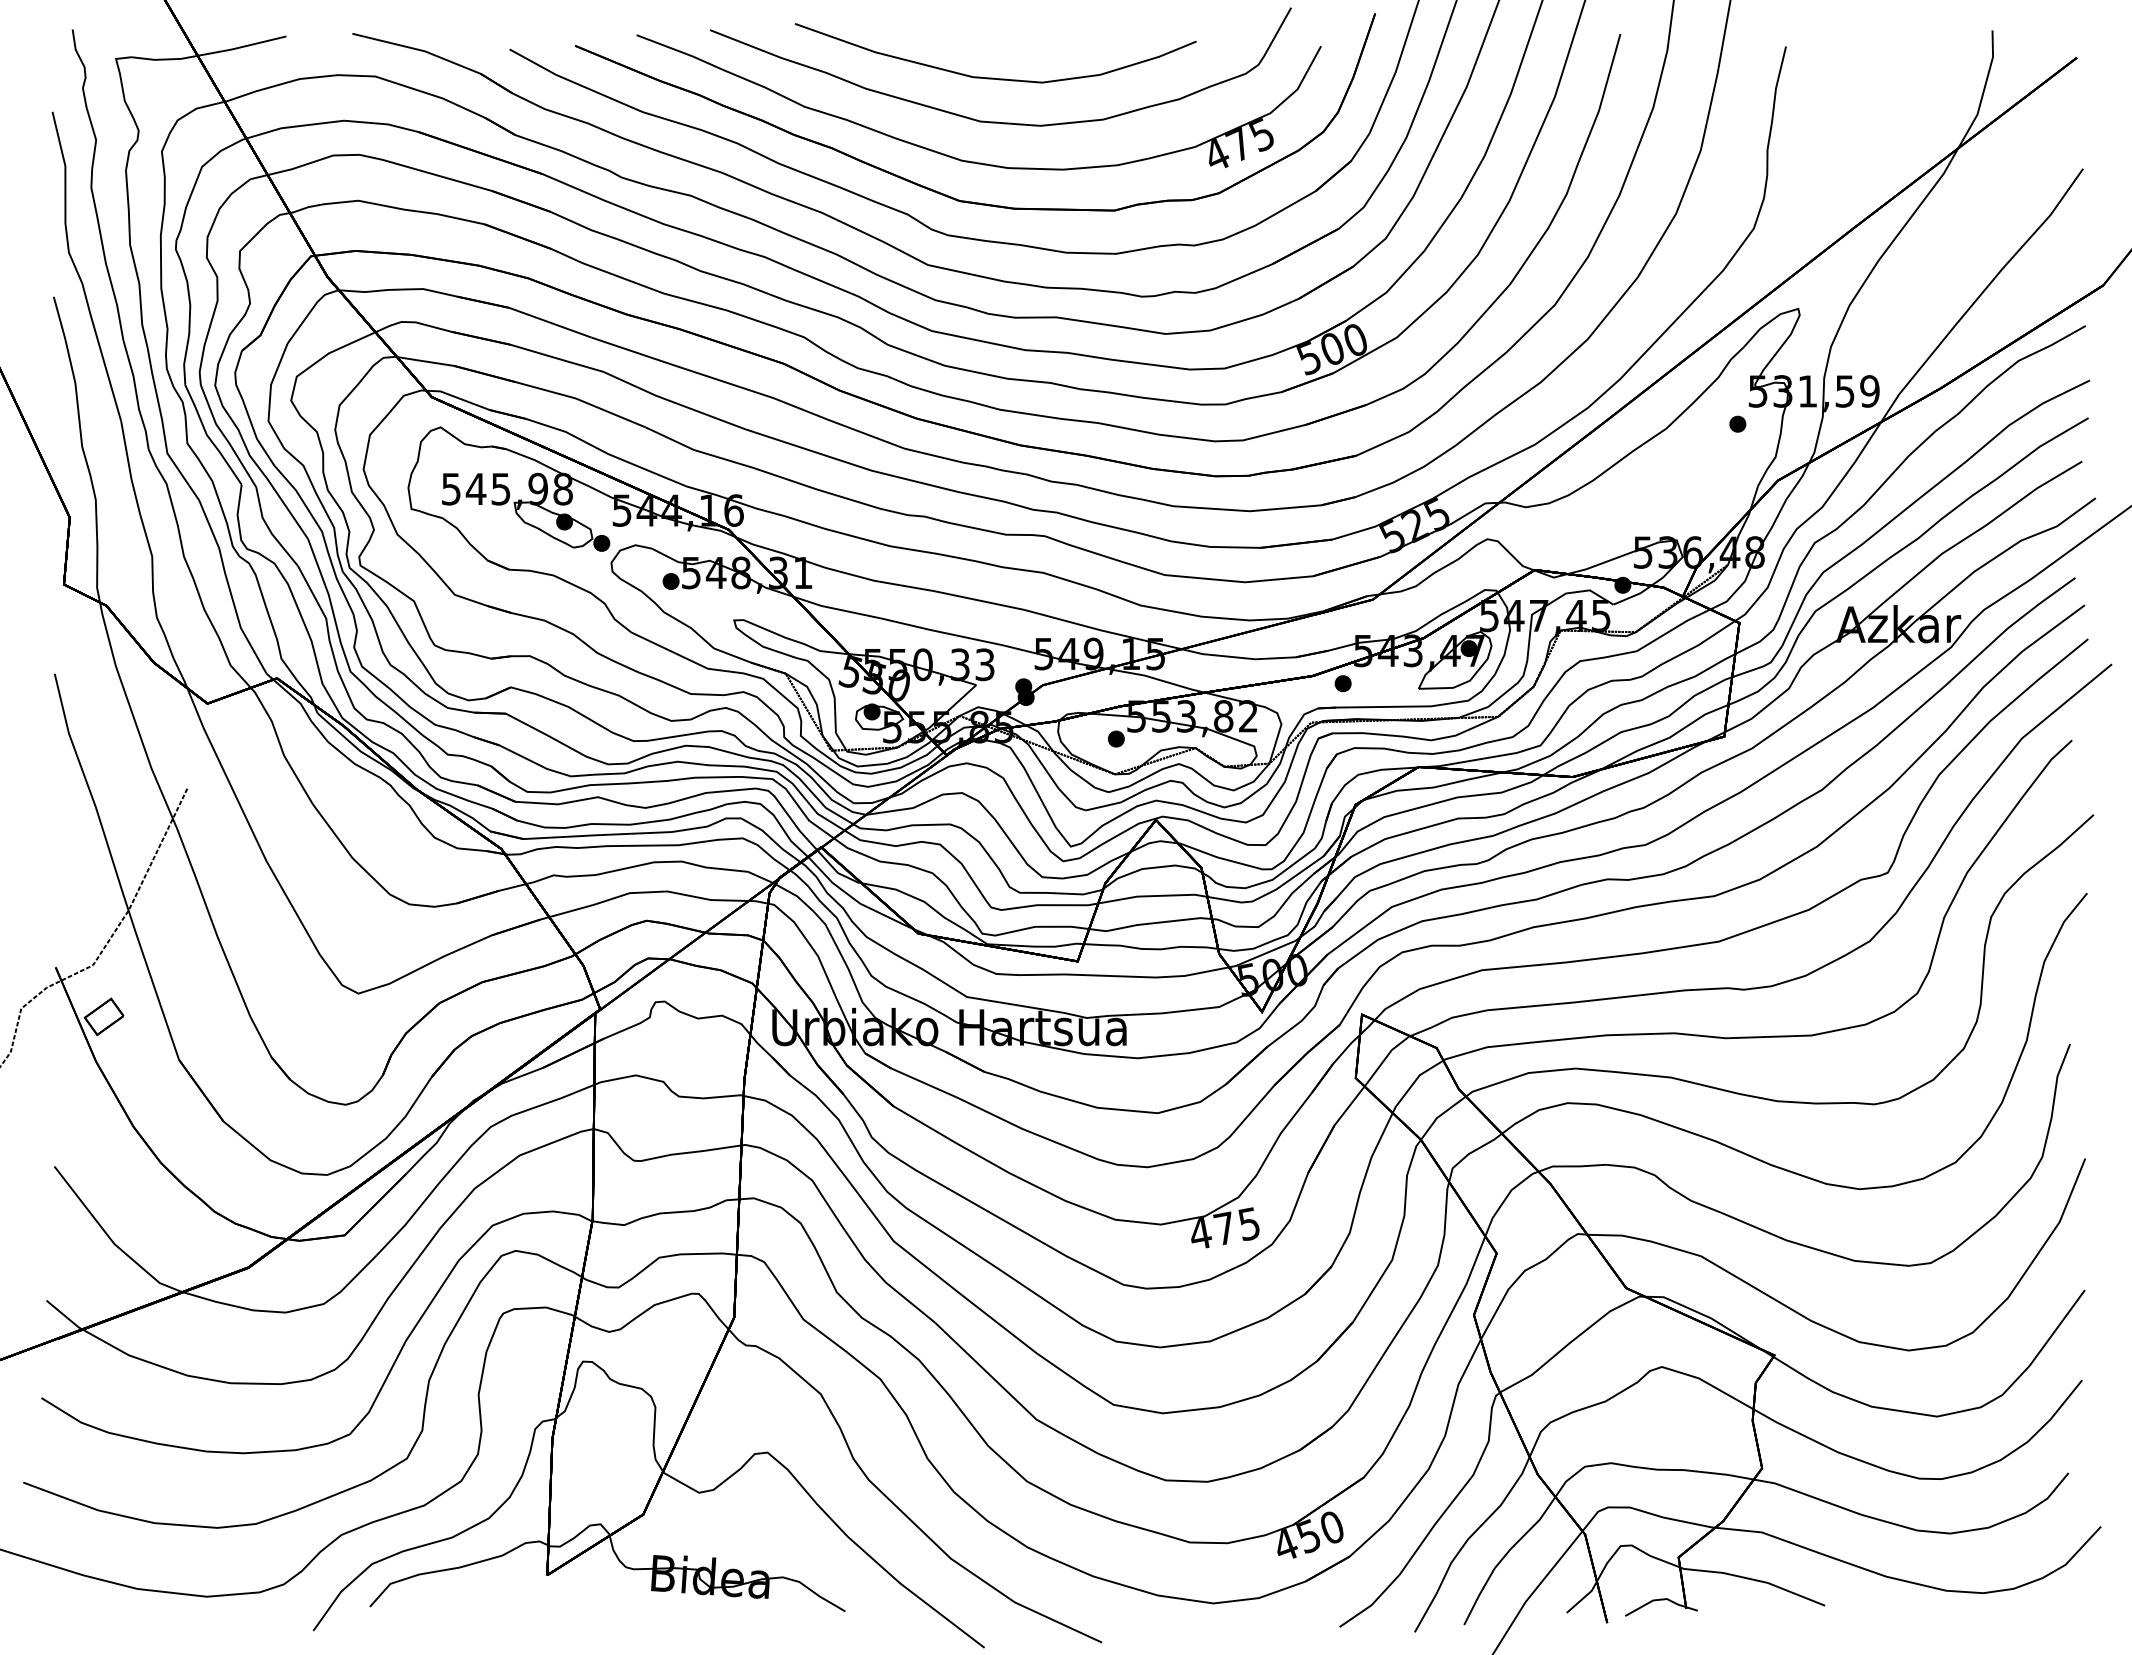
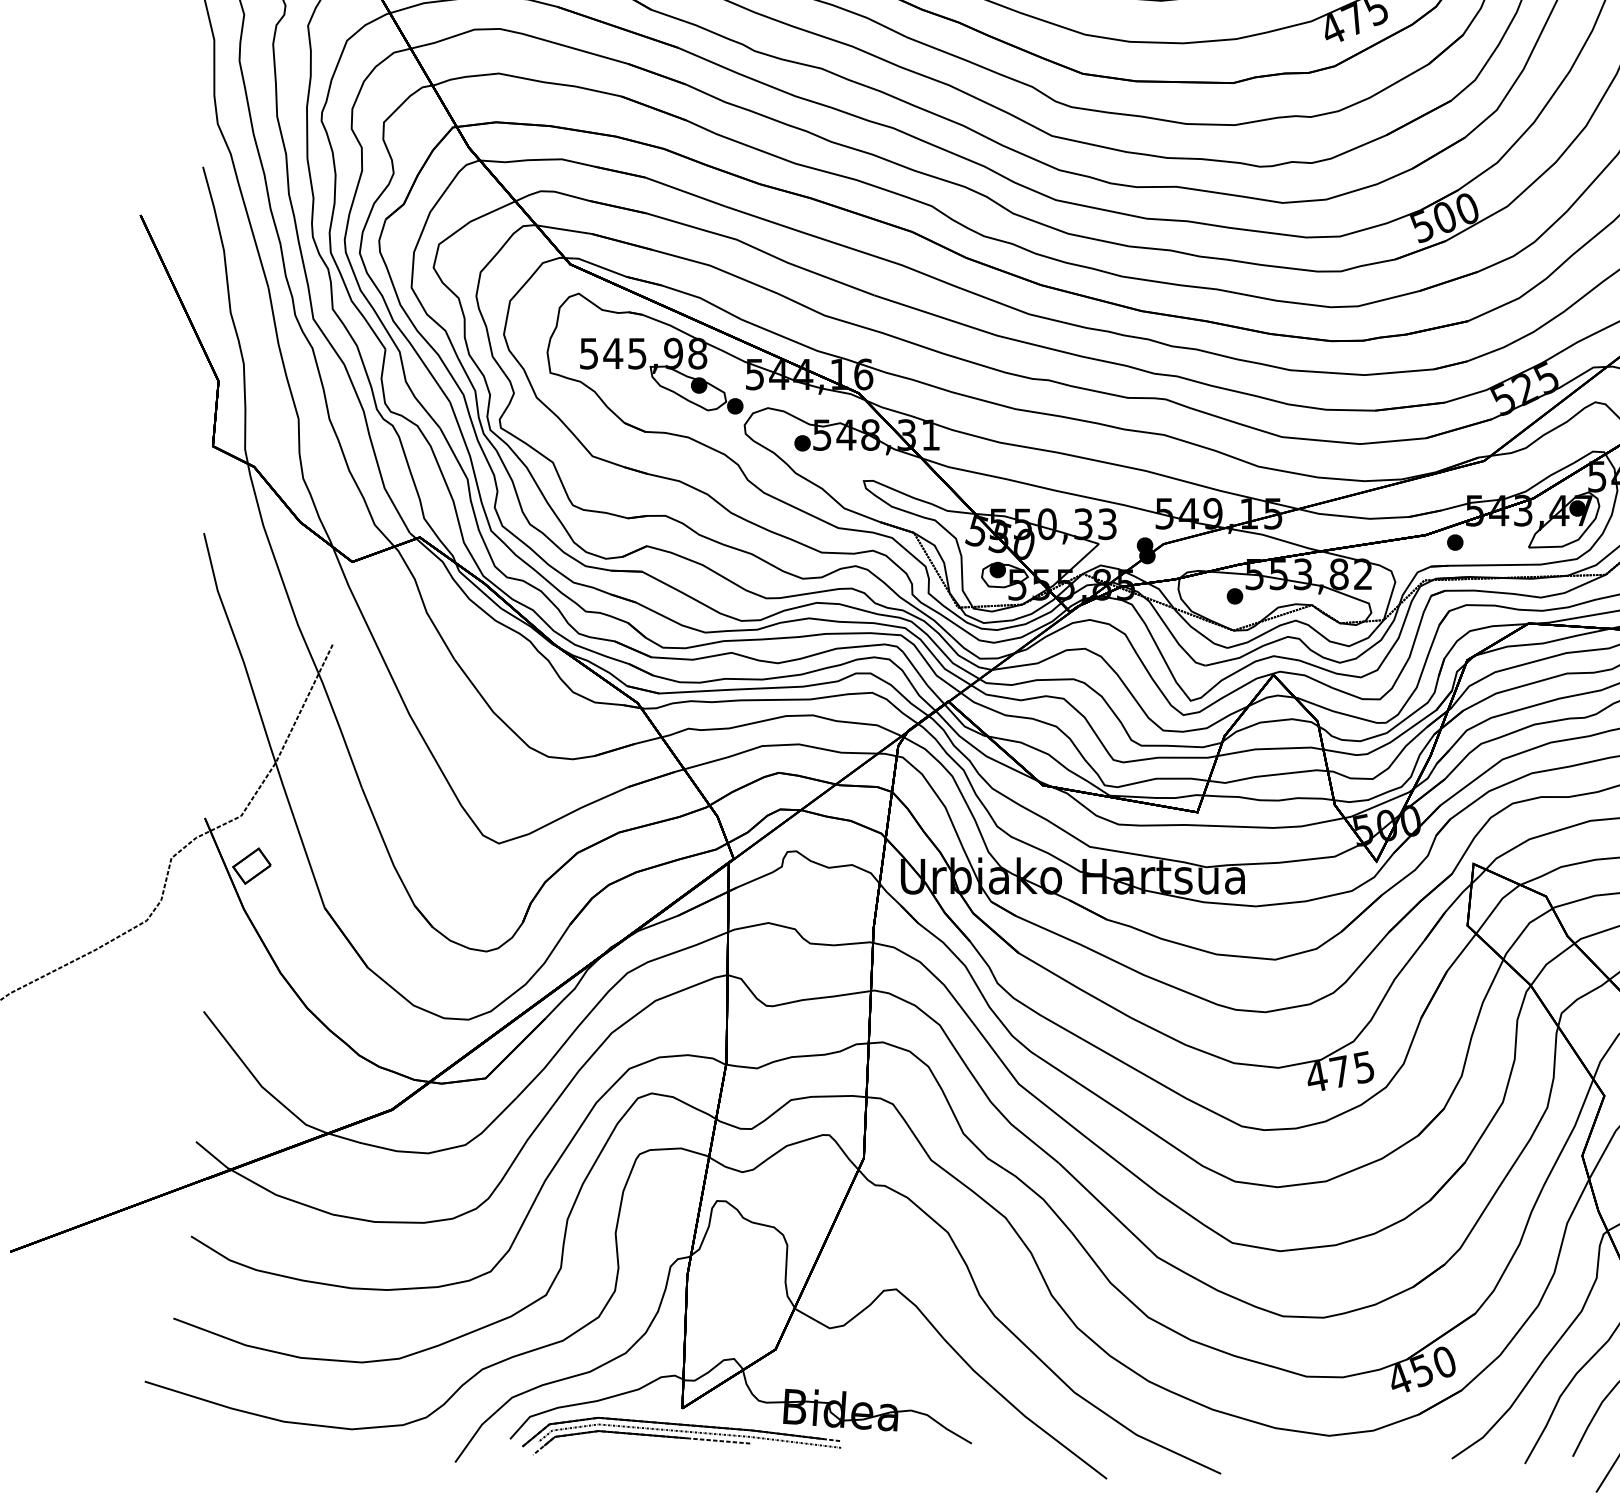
part: (546, 1603) -> (681, 1435), added

